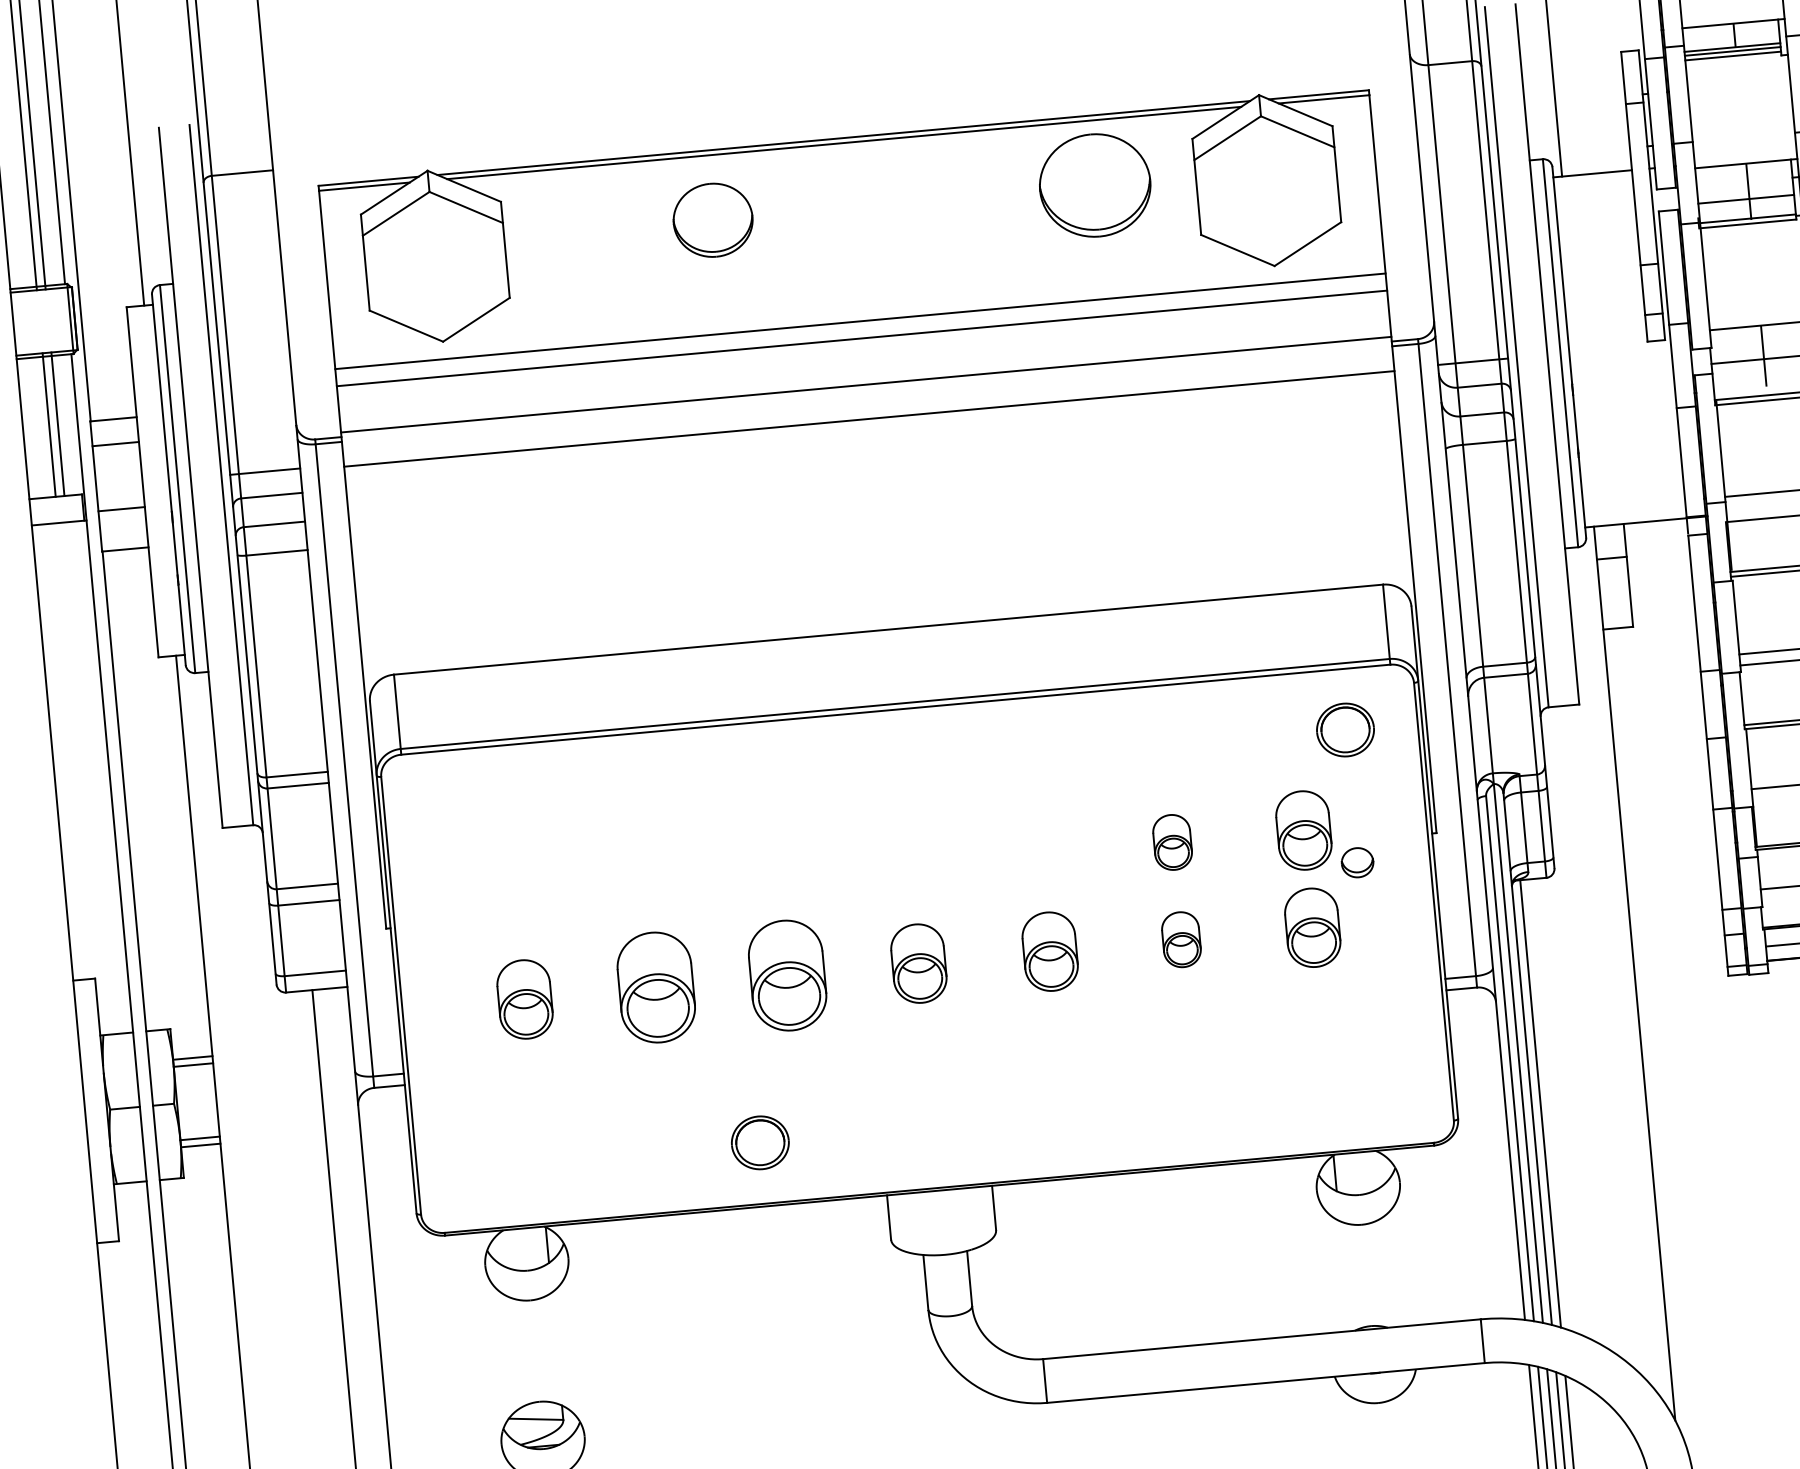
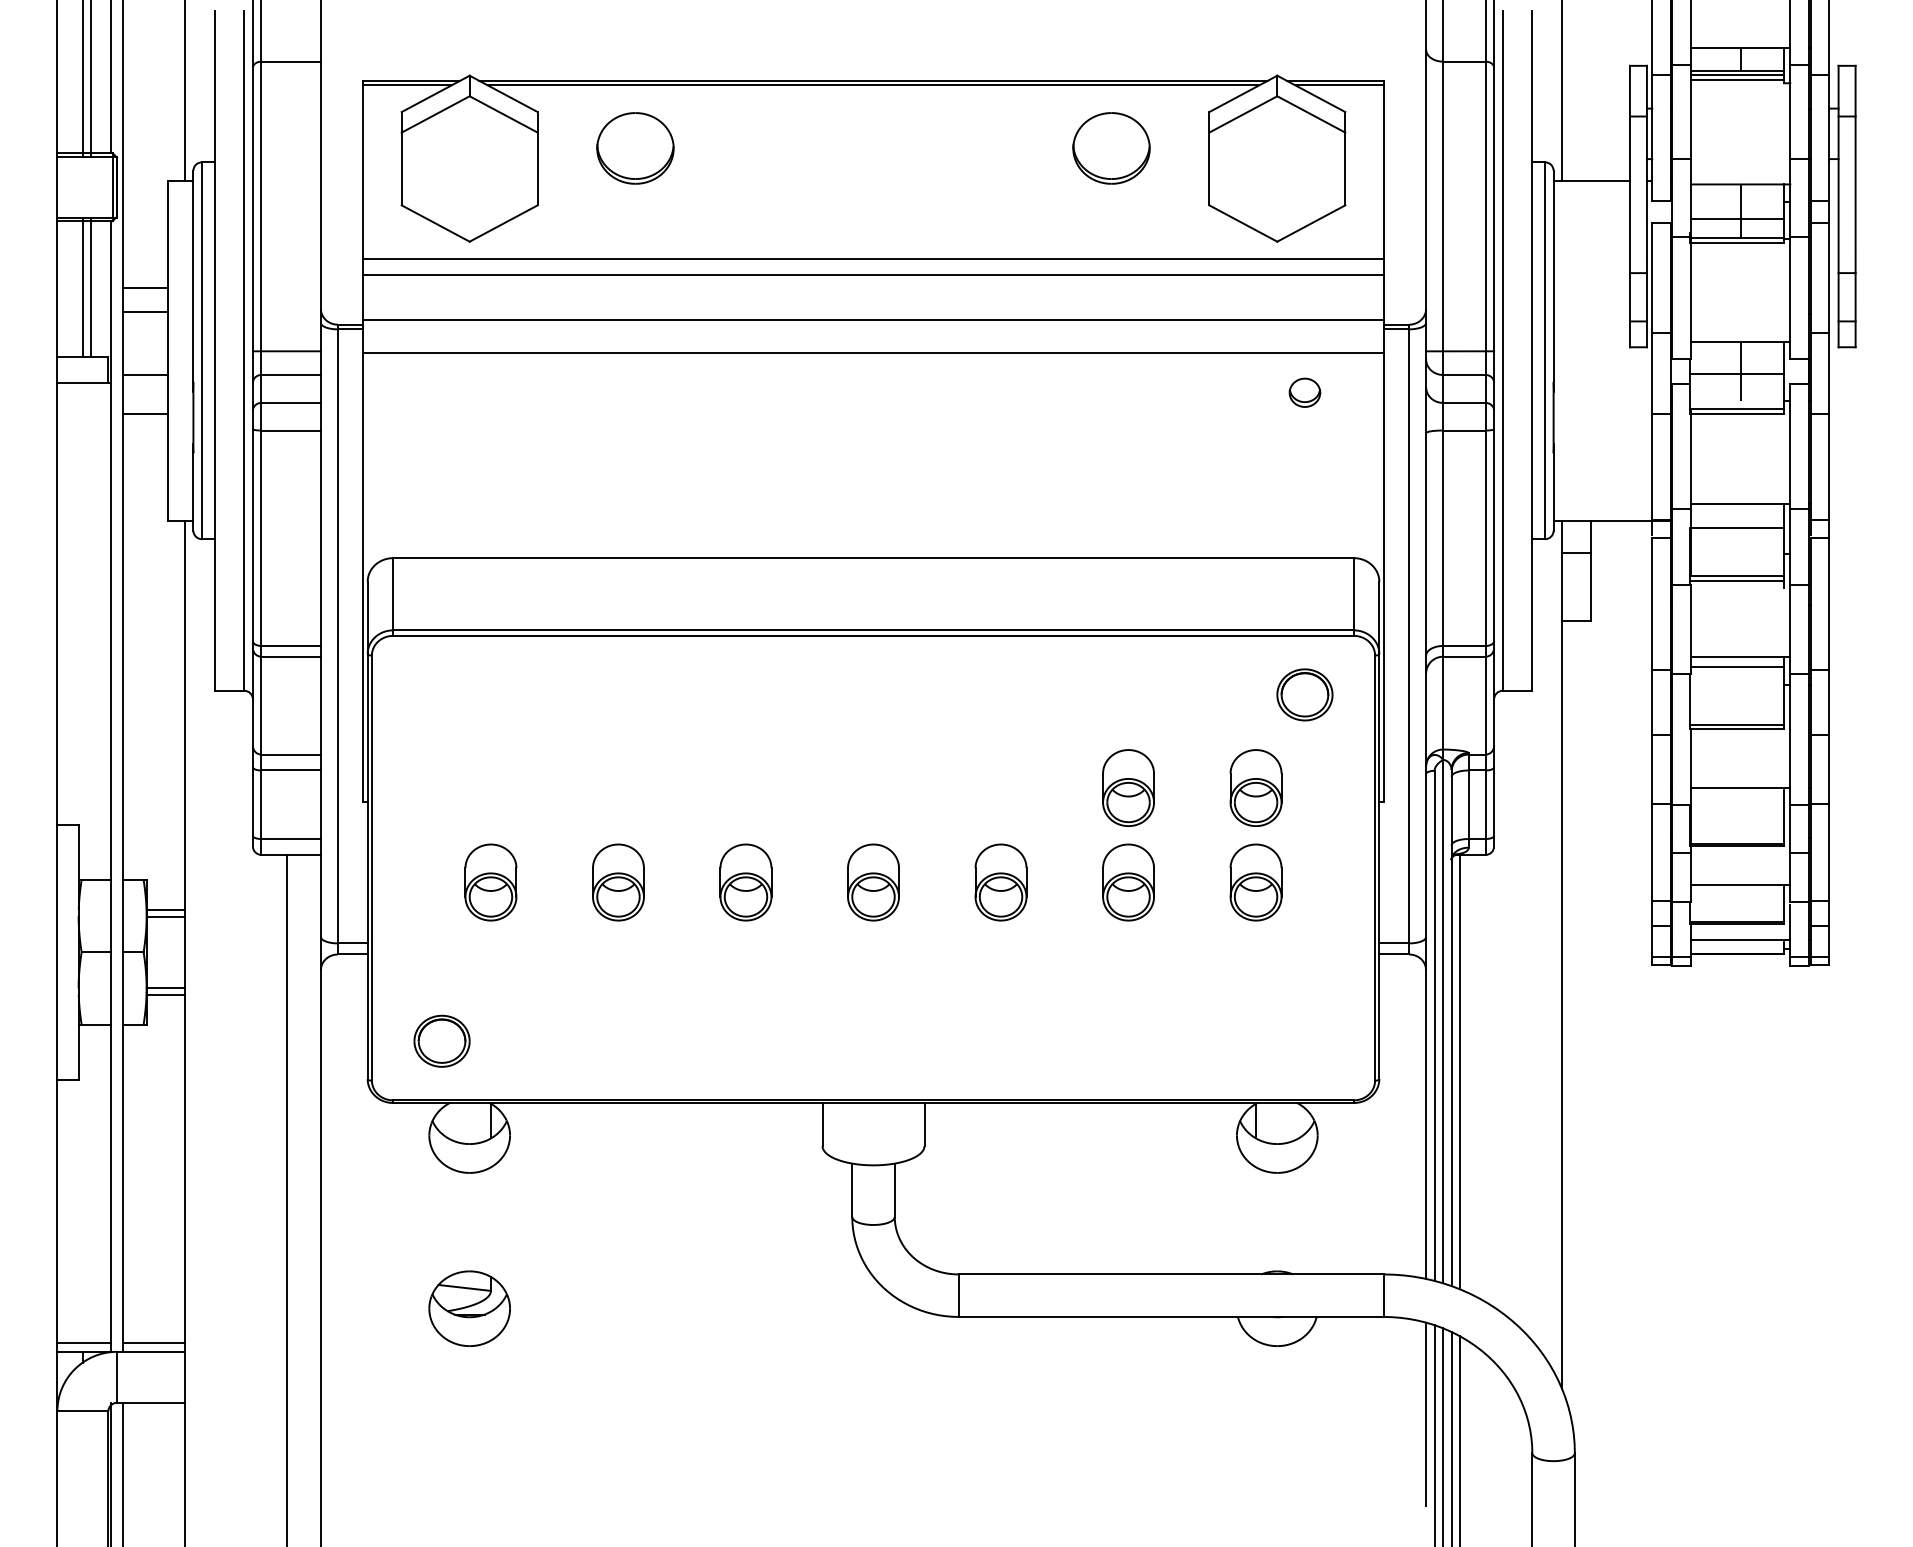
part: (1095, 185) -> (1111, 148), size x0.71
part: (713, 220) -> (635, 148), moved
part: (1172, 841) -> (1128, 787), size x1.43
part: (1357, 862) -> (1304, 392), moved
part: (1181, 939) -> (1128, 882), size x1.43
part: (787, 975) -> (745, 882), size x0.71
part: (656, 987) -> (618, 882), size x0.71
part: (759, 1142) -> (441, 1040), moved

